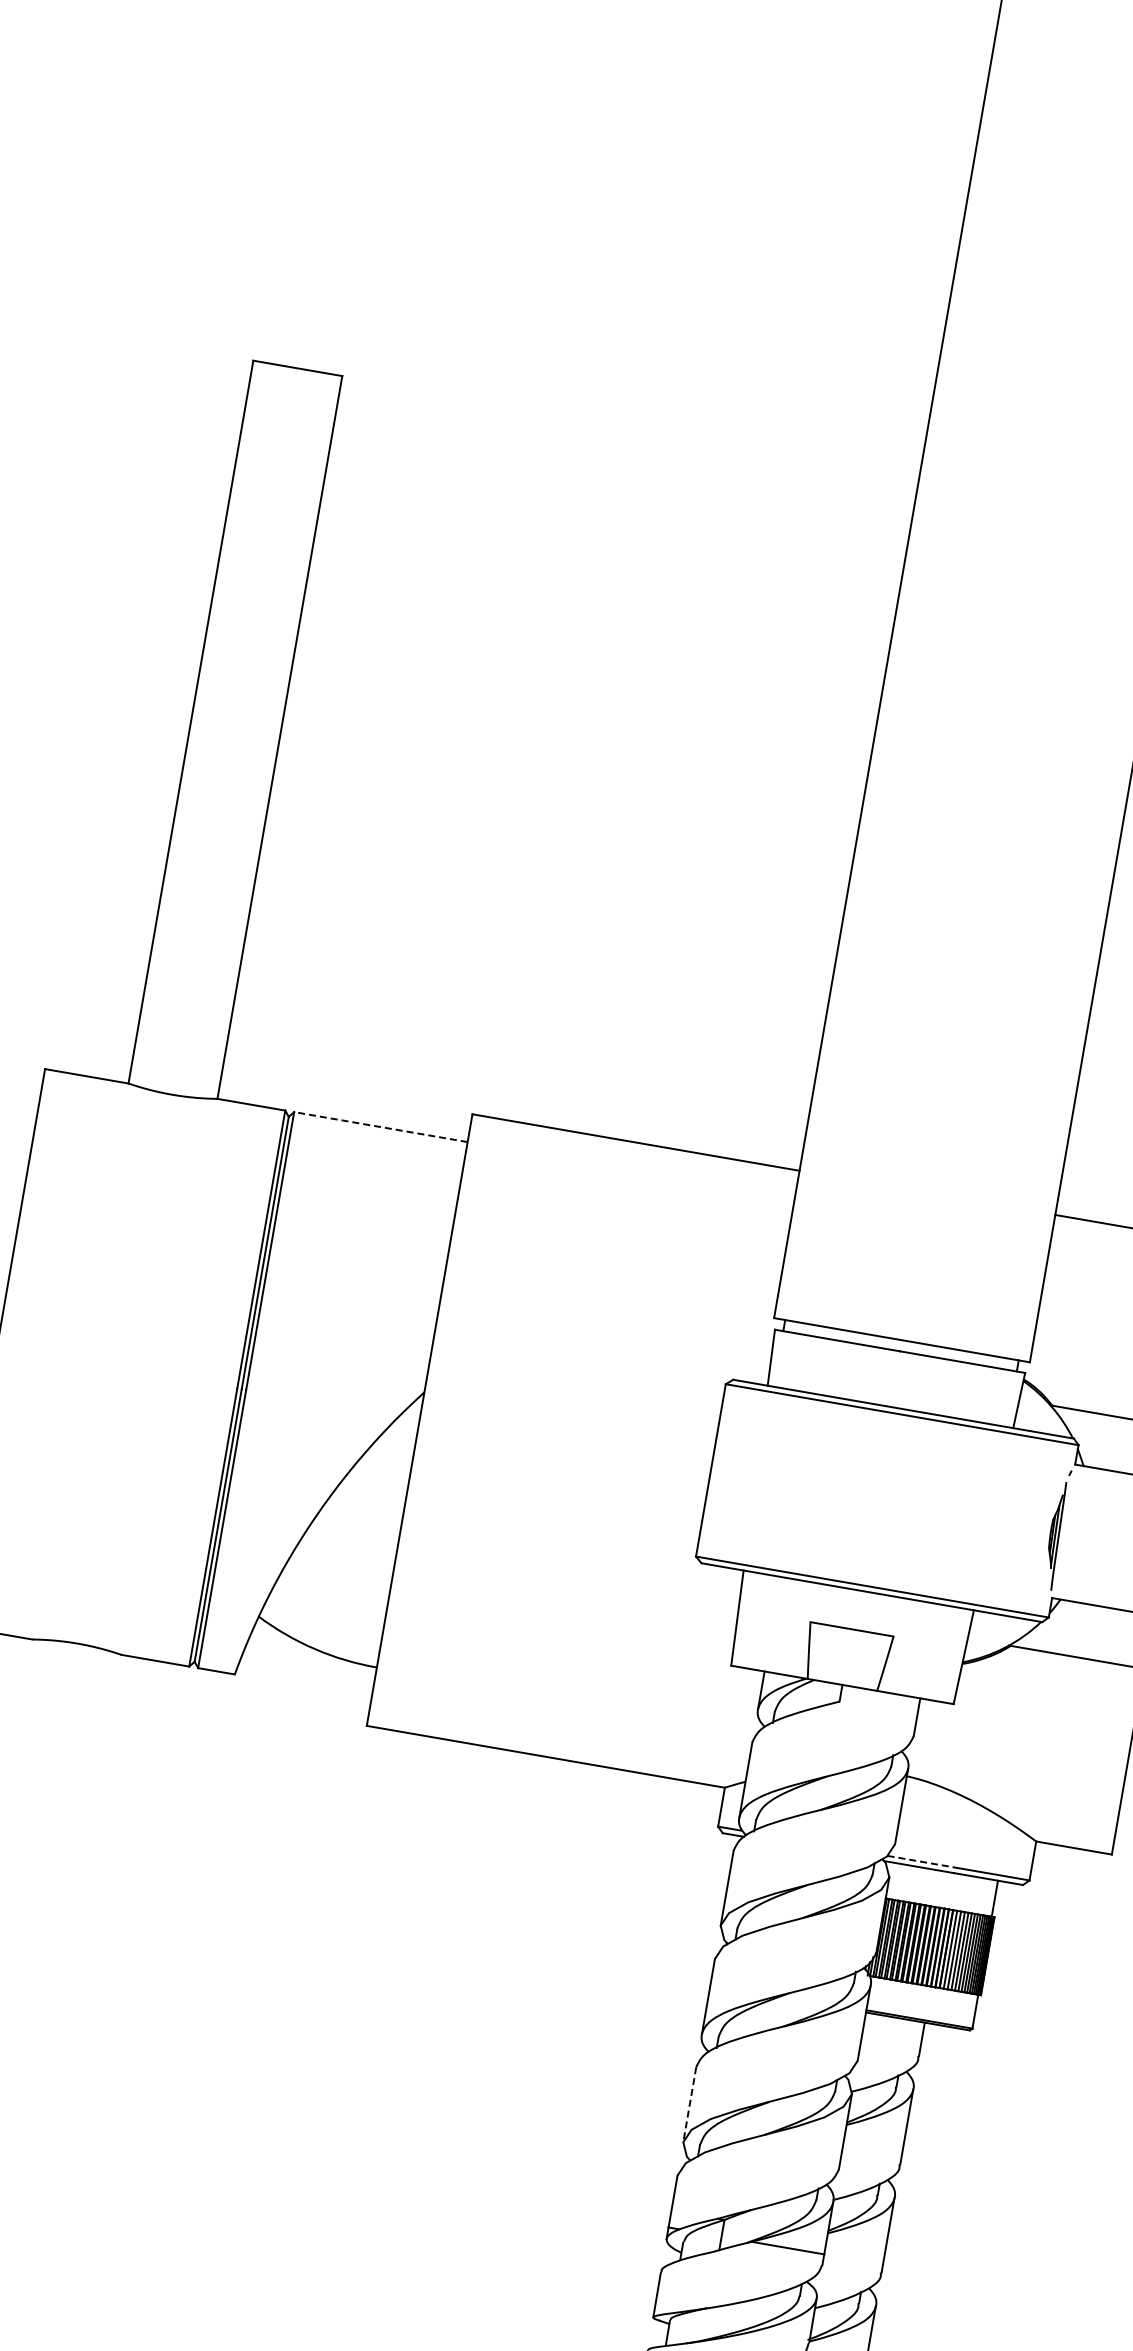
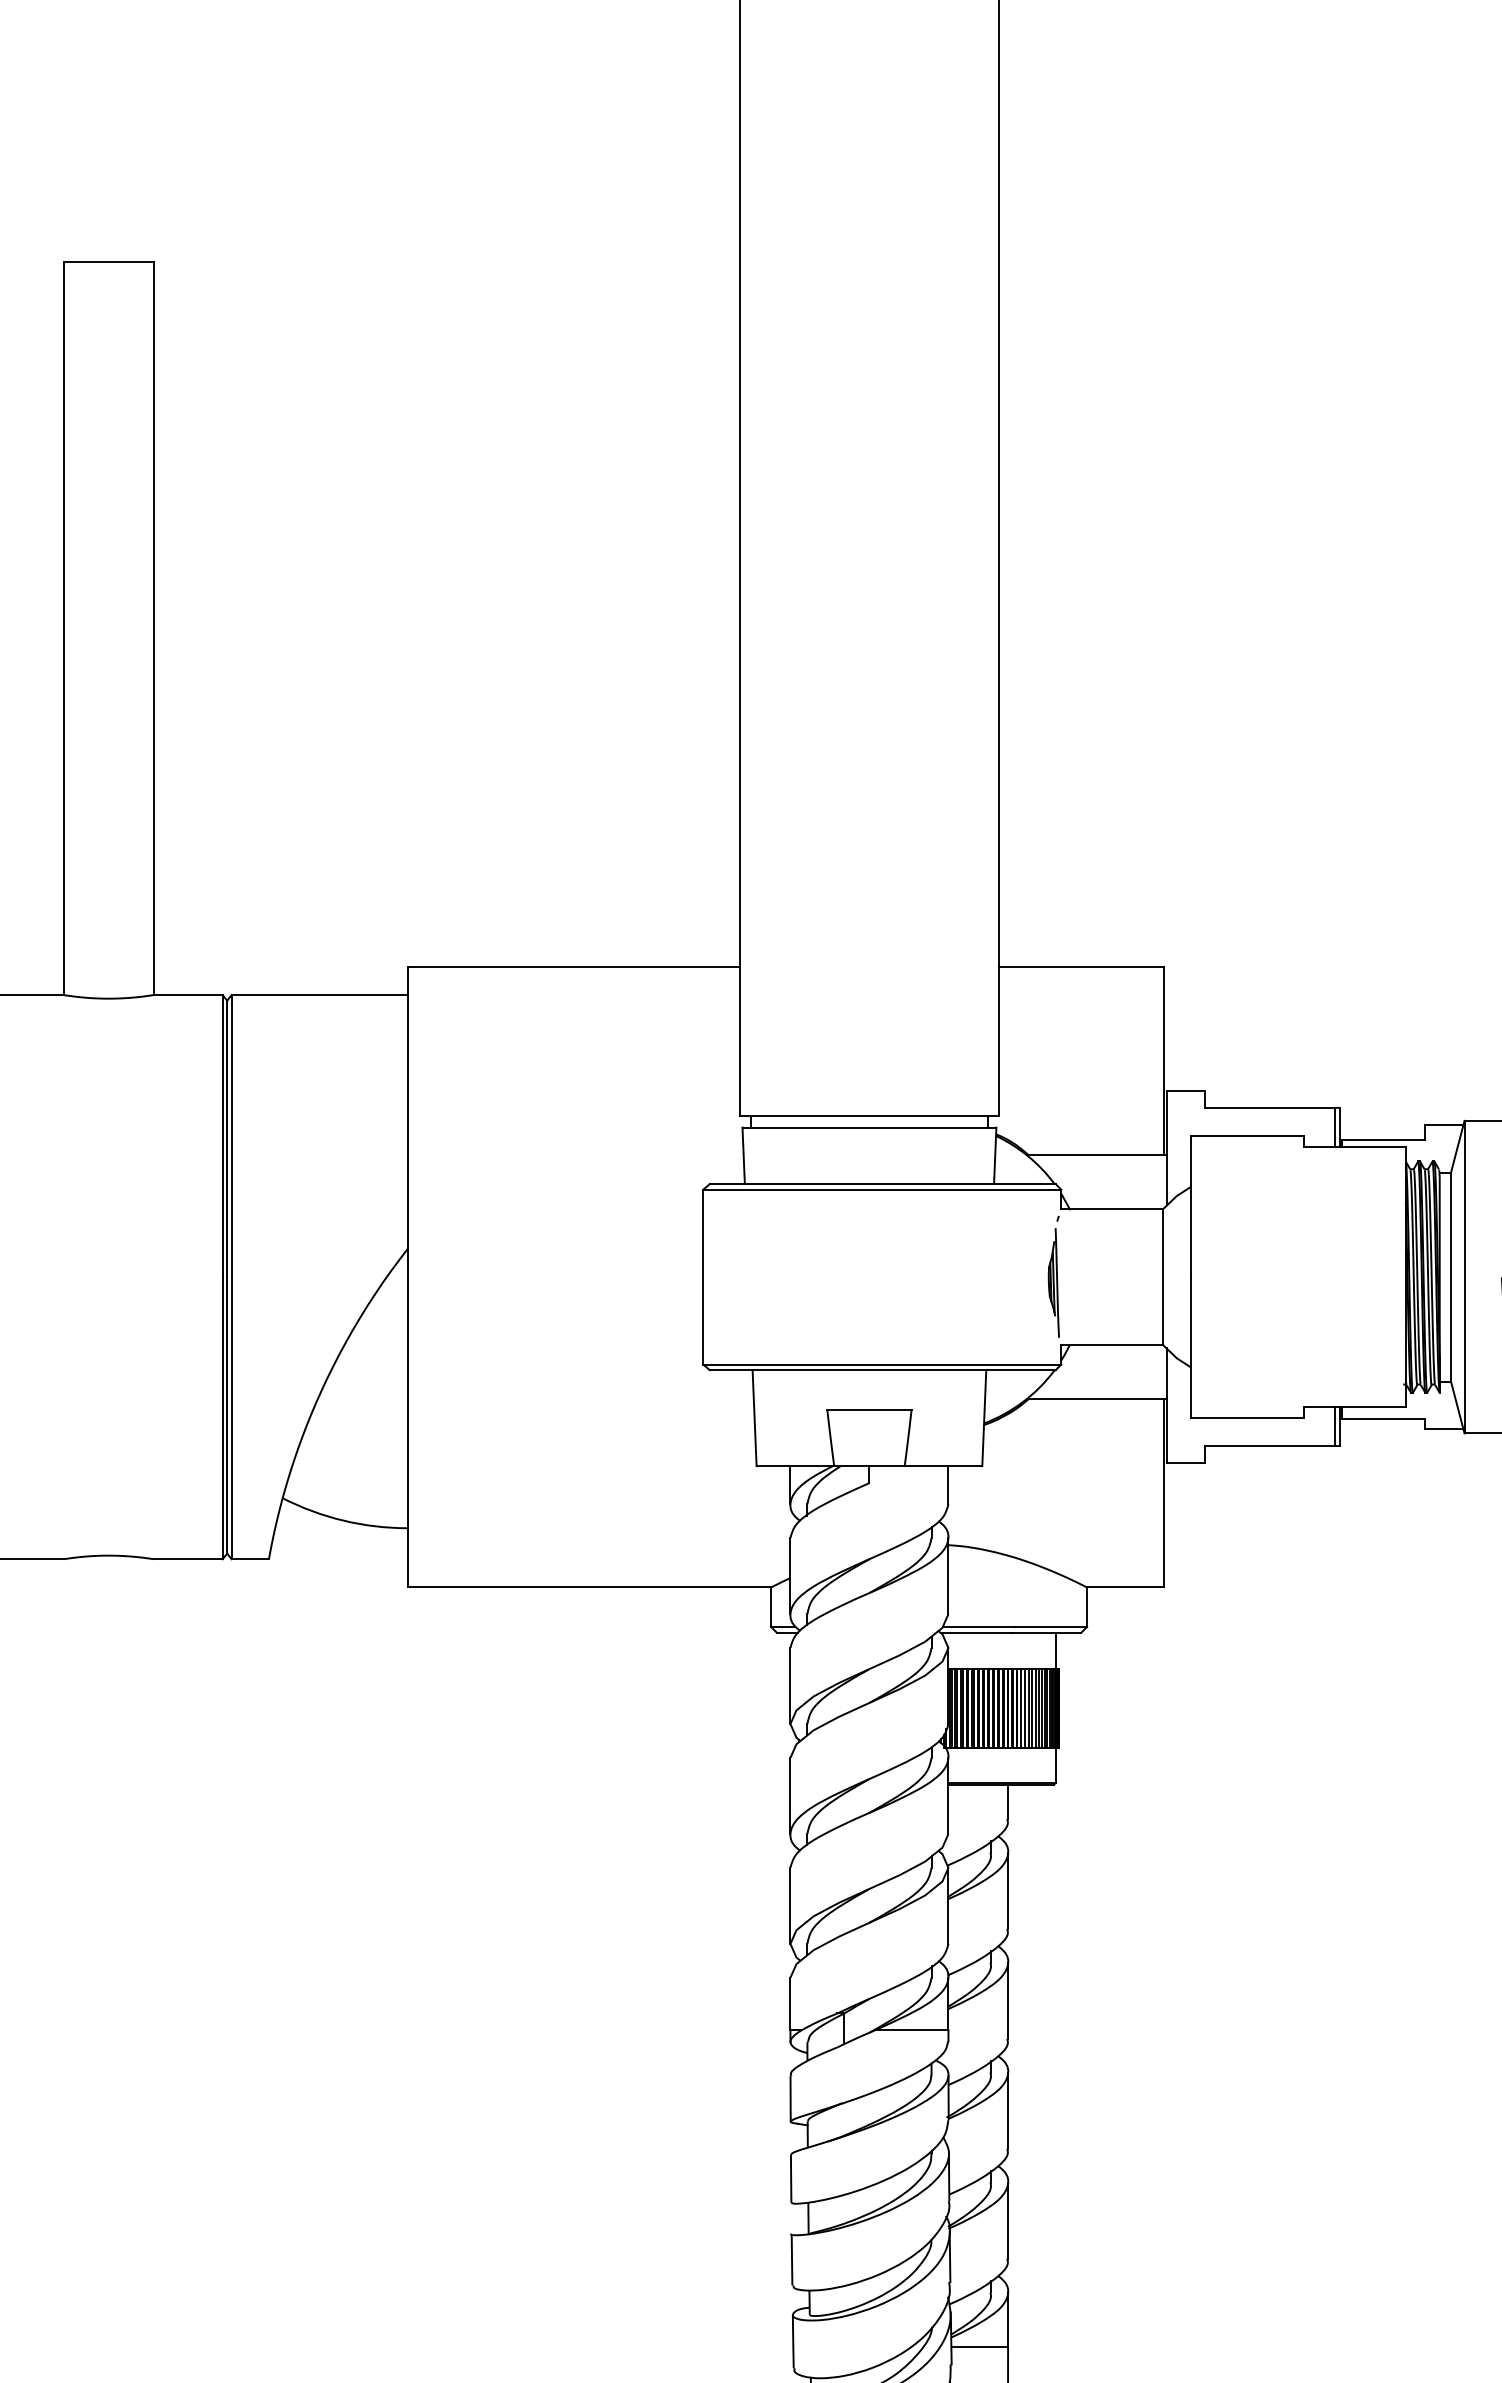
line: (380, 1127) -> (319, 995), dashed -> solid
line: (922, 1861) -> (978, 1626), dashed -> solid
line: (689, 2105) -> (790, 1906), dashed -> solid

